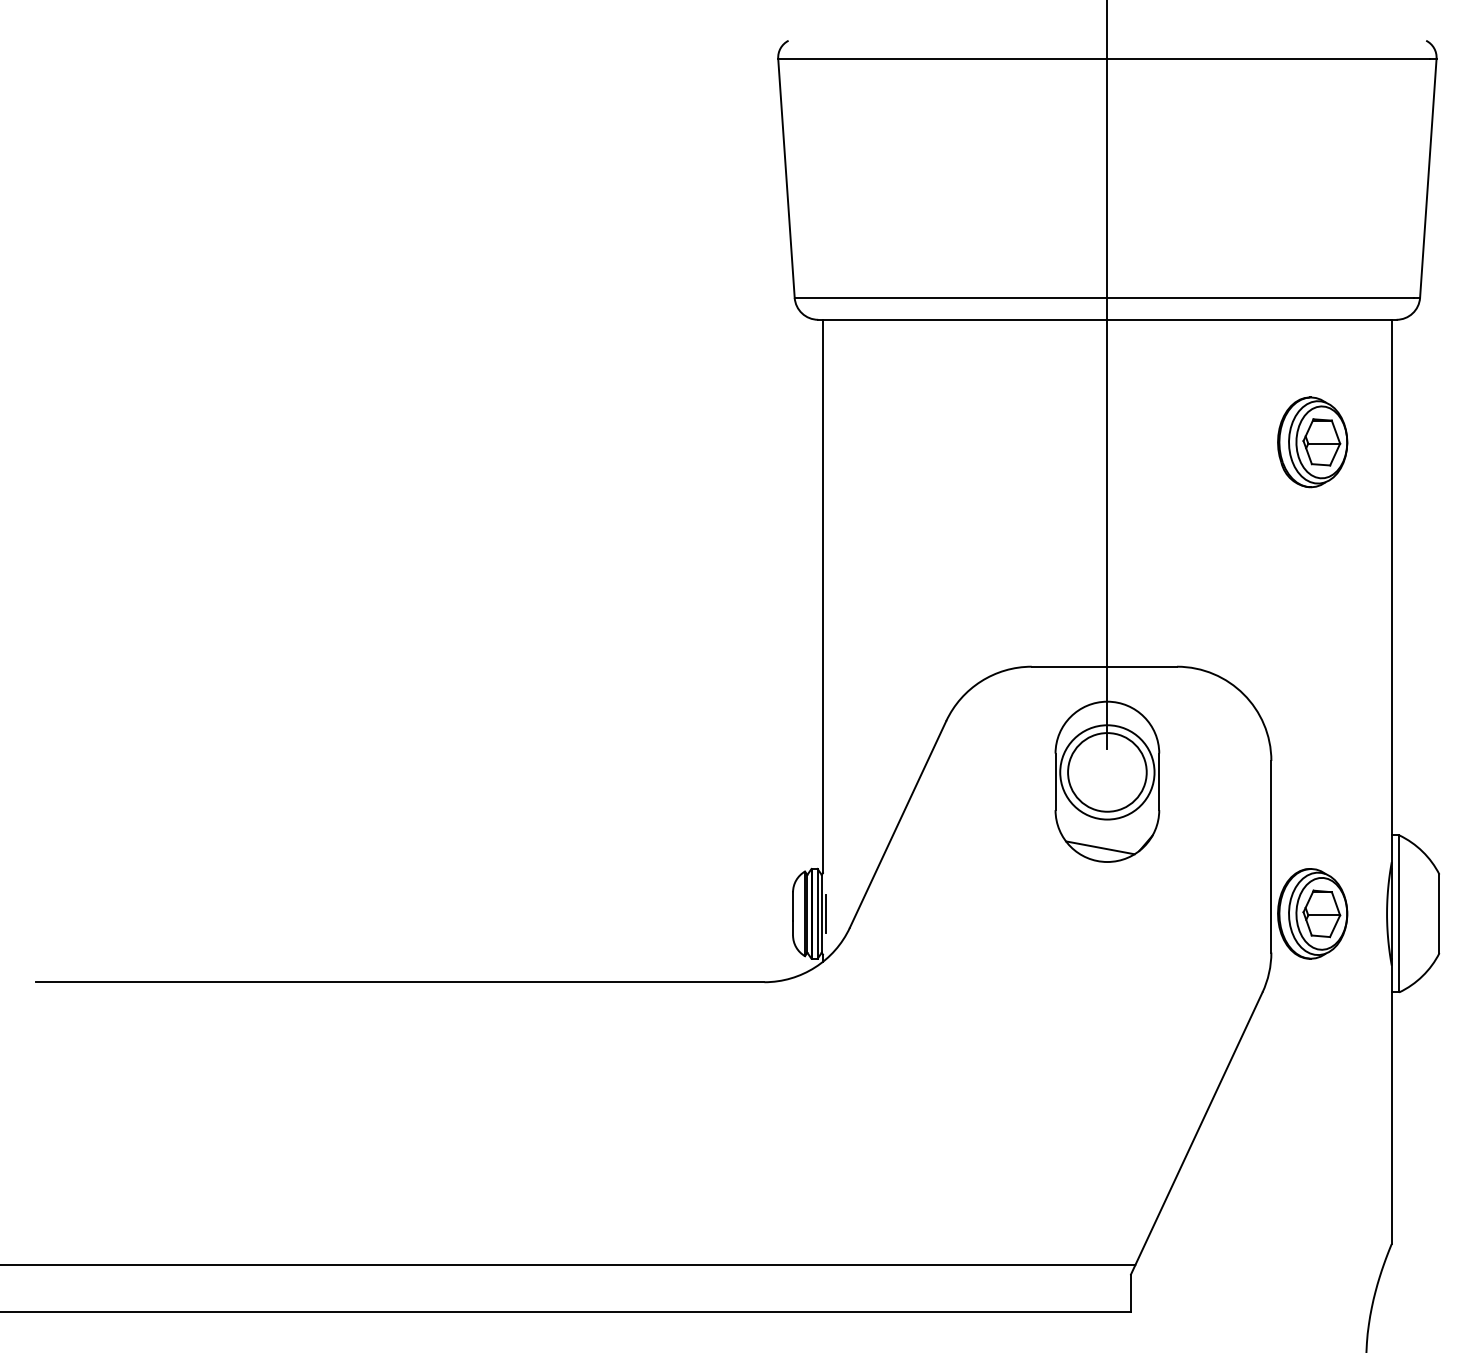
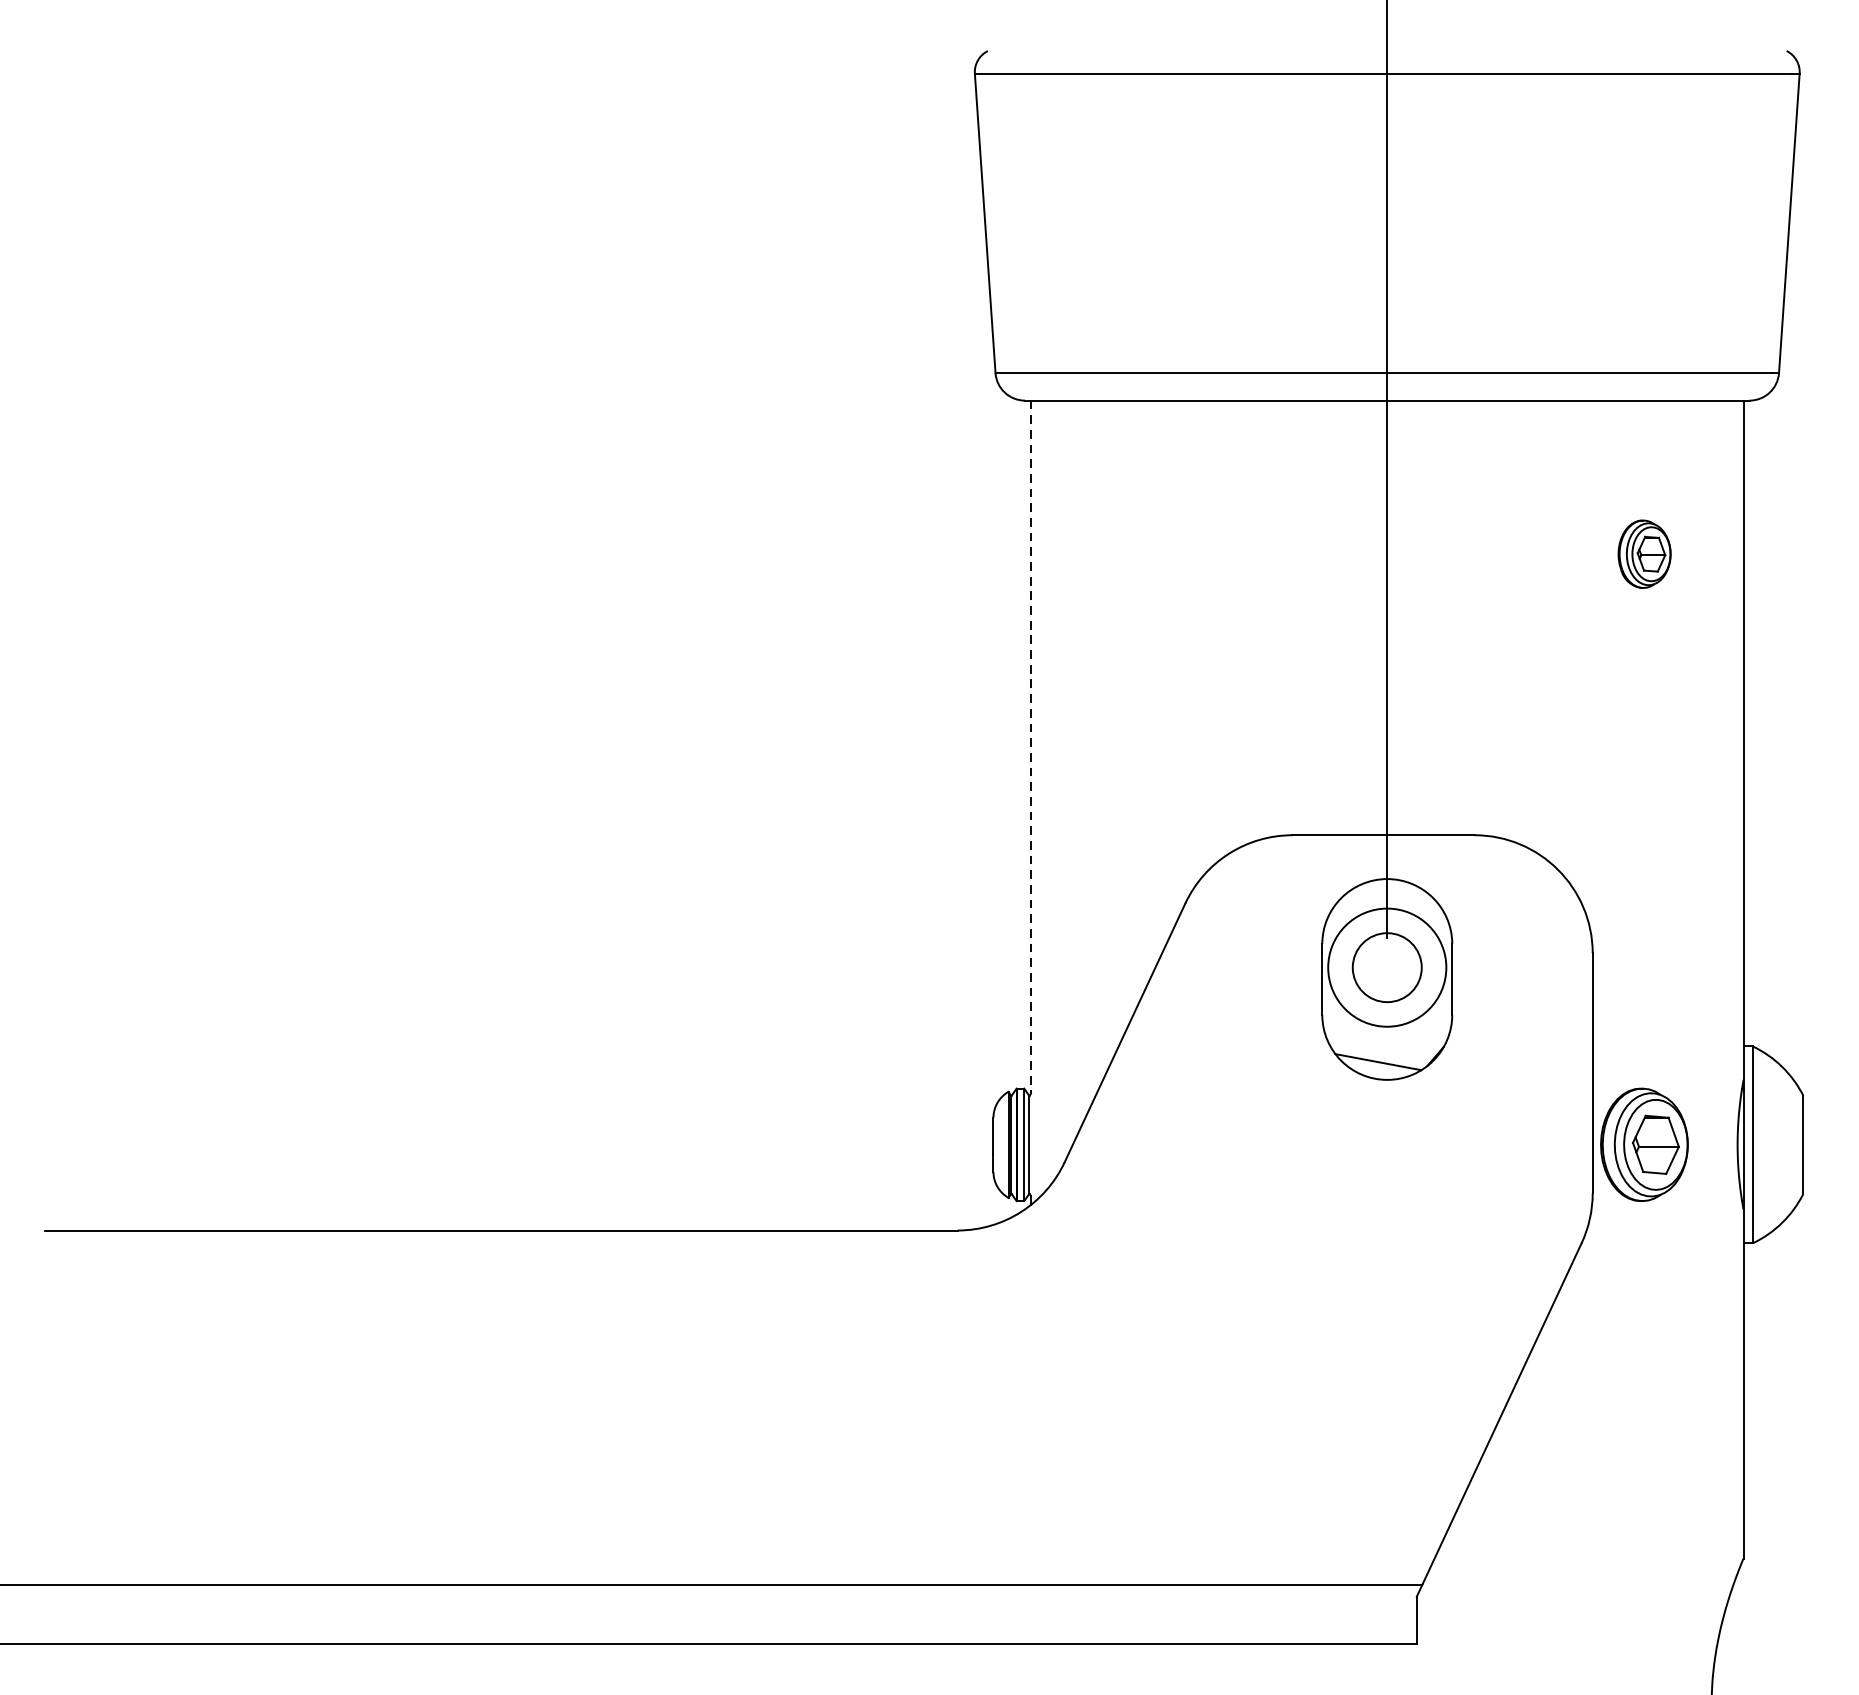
part: (1312, 442) -> (1644, 554), size x0.6
line: (822, 596) -> (1030, 747), solid -> dashed
circle: (1107, 772) -> (1387, 967), size x0.7
line: (825, 913) -> (1034, 1144), removed

